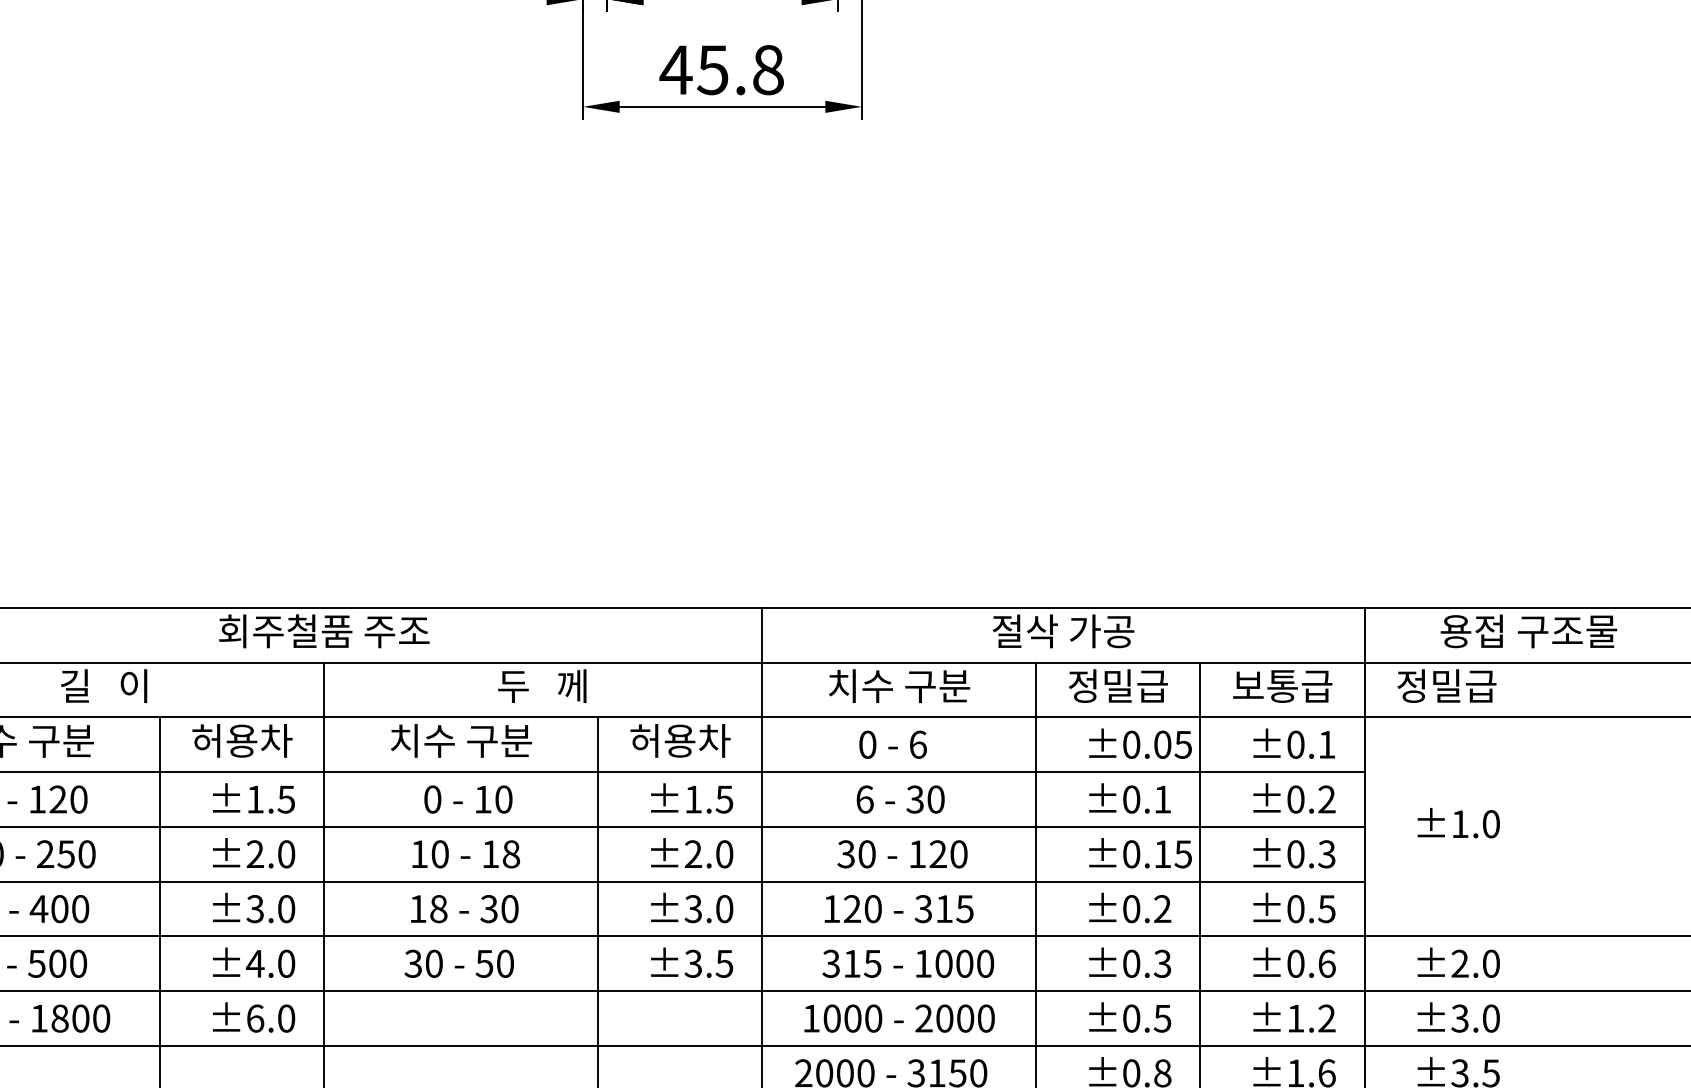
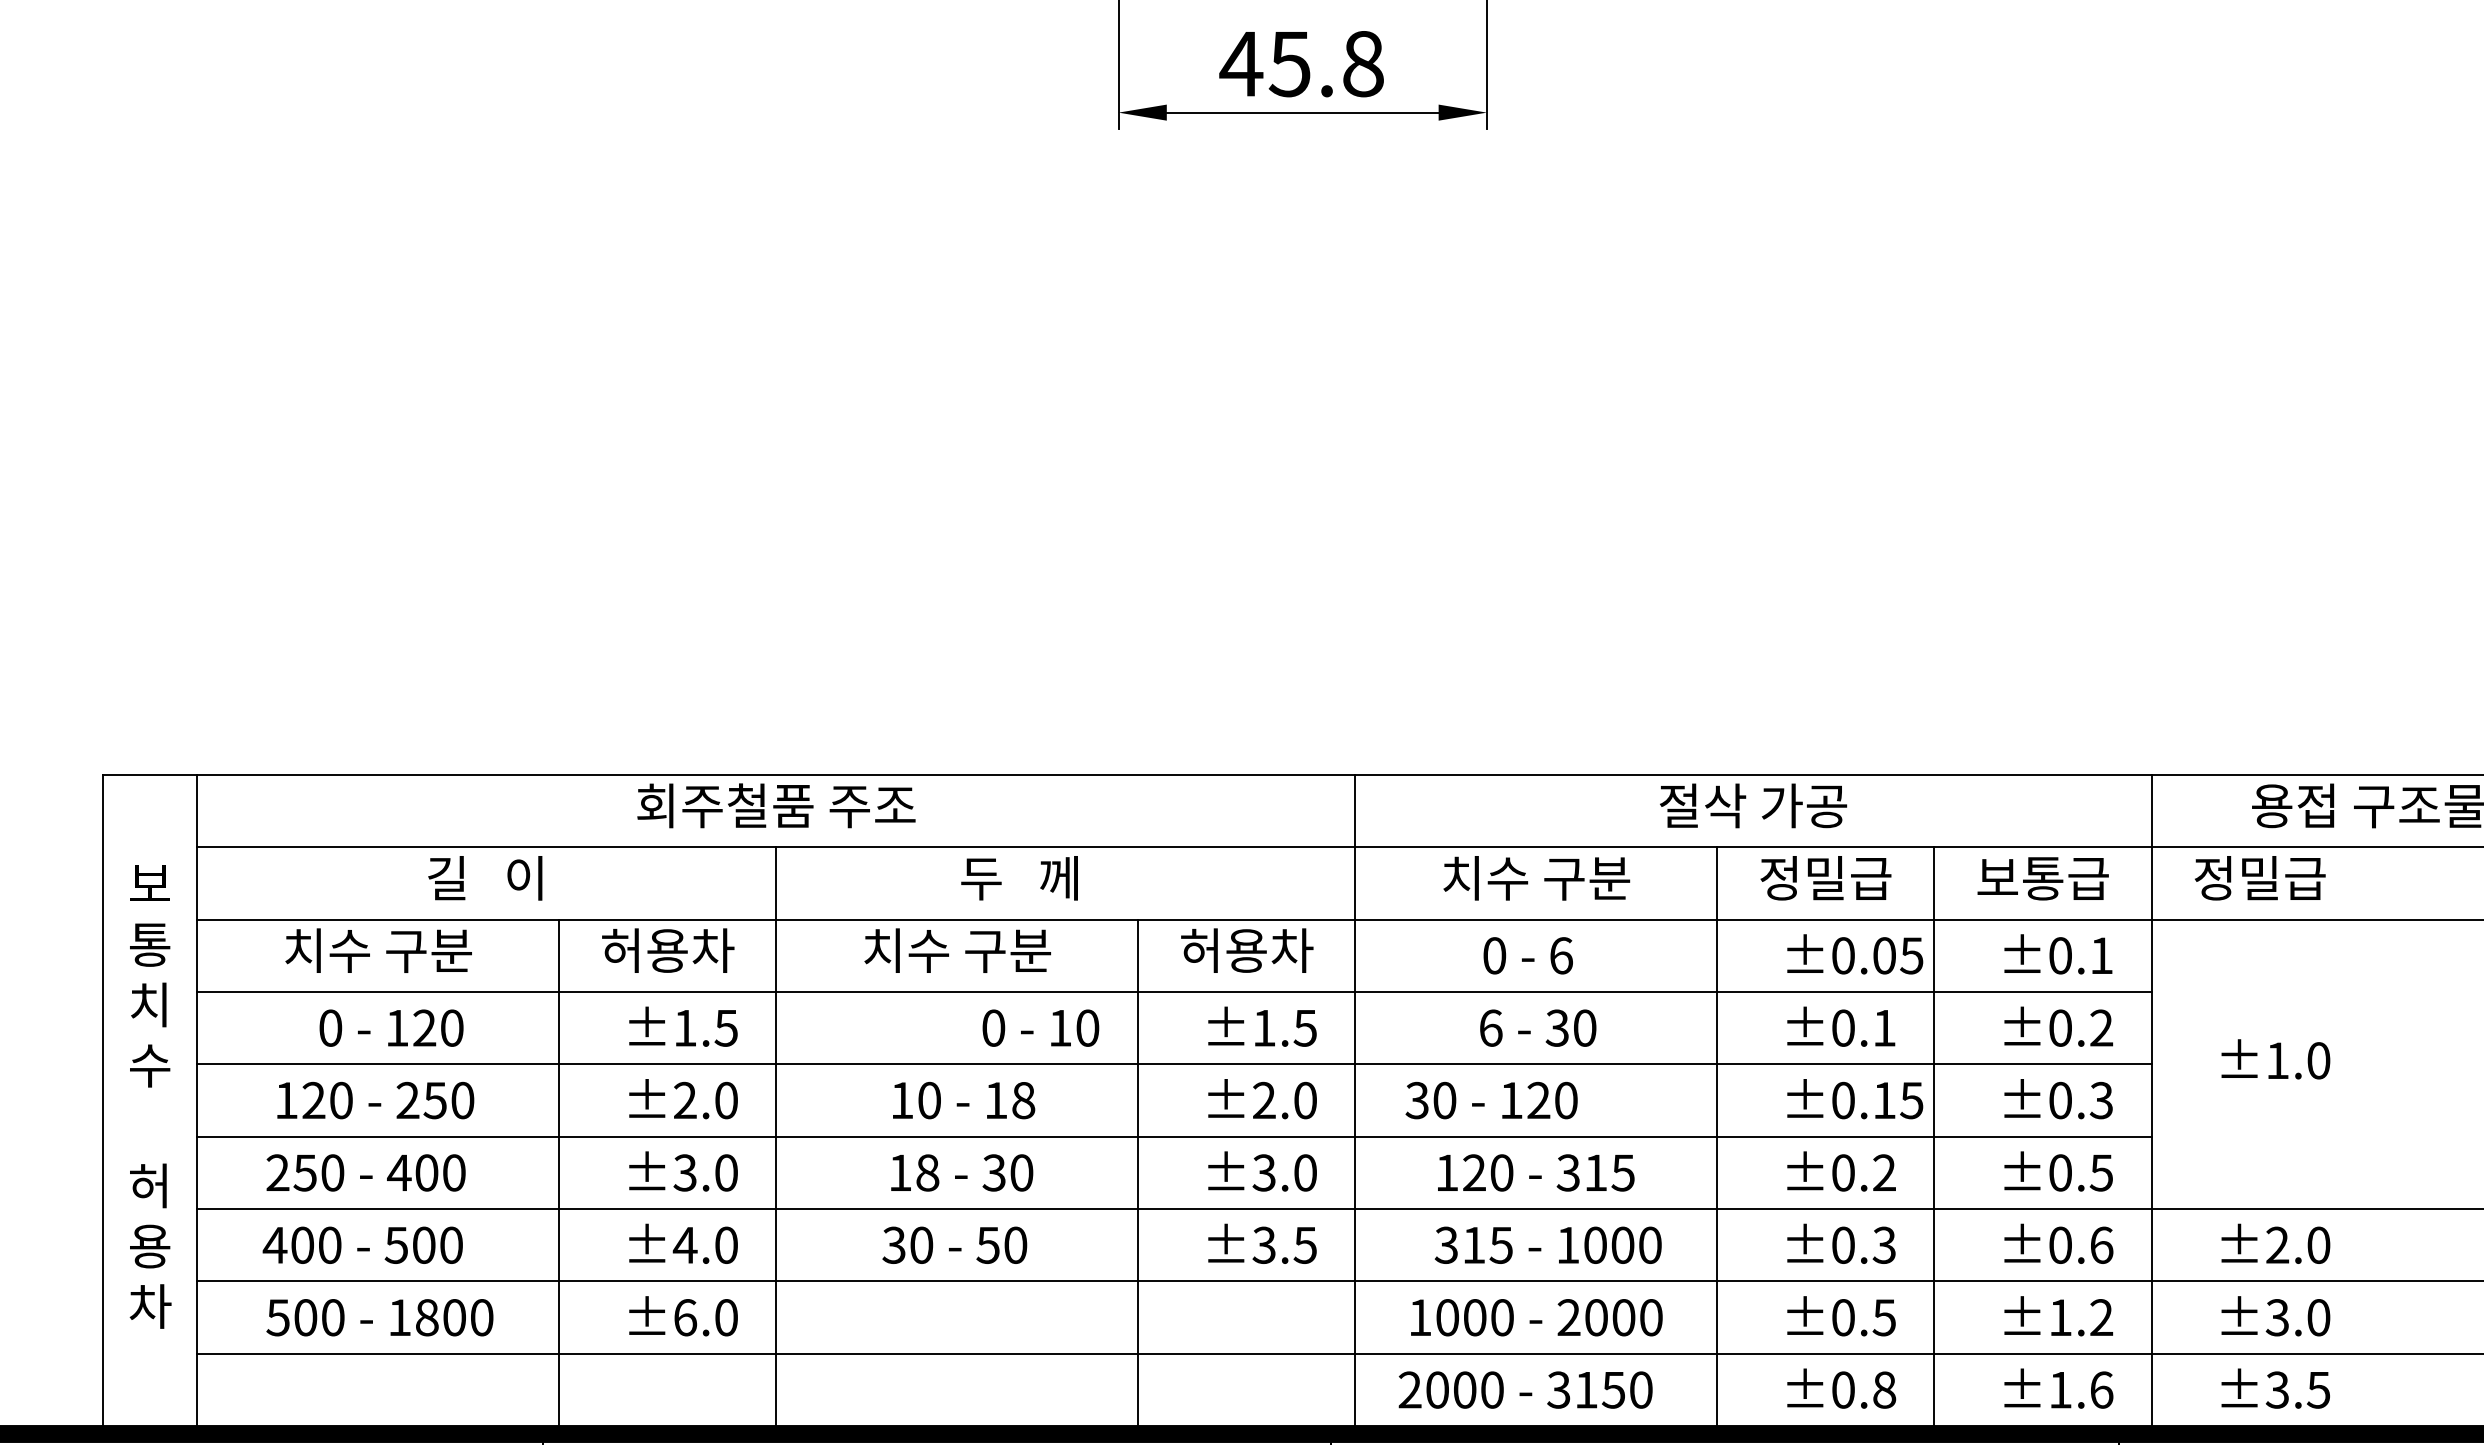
text: (542, 686) -> (1019, 878), moved
text: (468, 799) -> (1040, 1027), moved
text: (902, 854) -> (1491, 1100), moved

